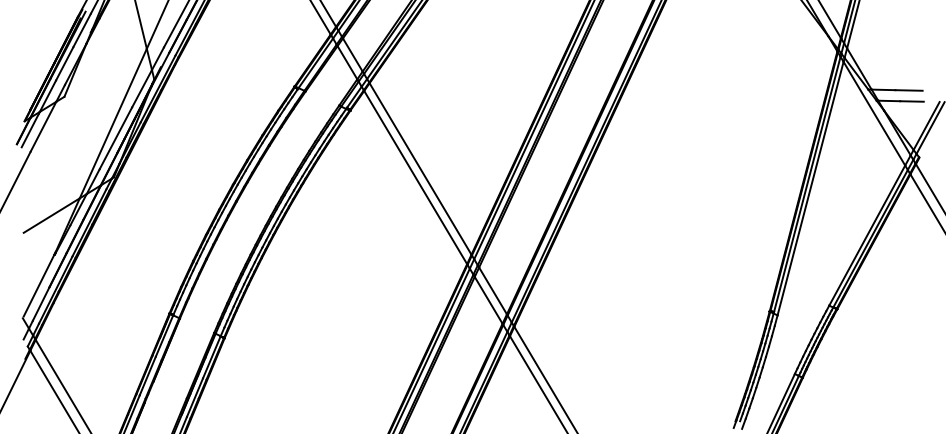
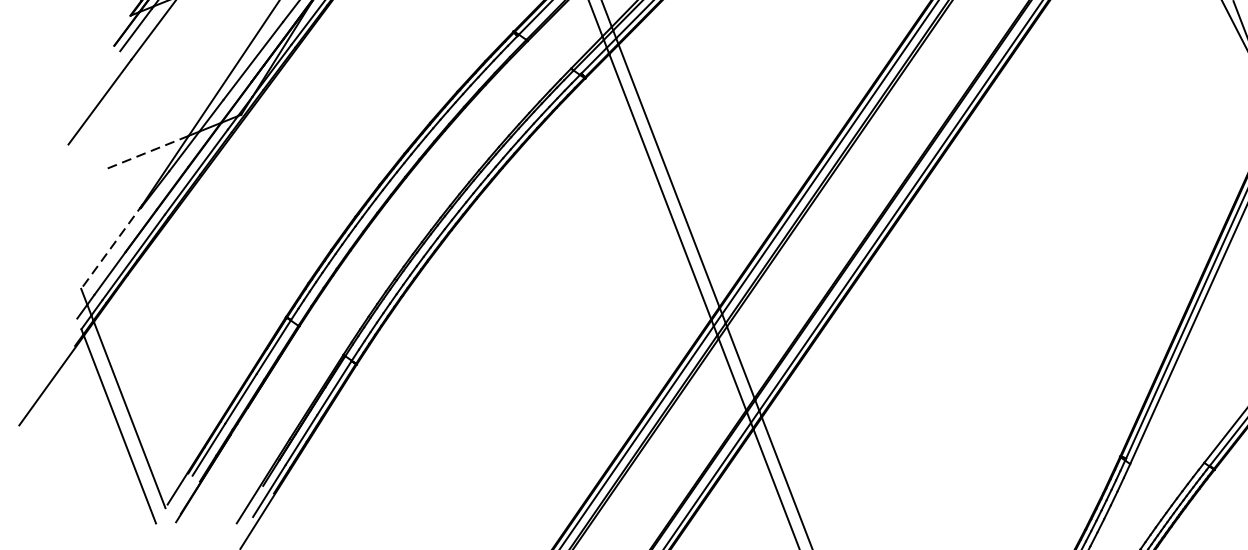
line: (51, 215) -> (145, 152), solid -> dashed
line: (39, 283) -> (112, 244), solid -> dashed

